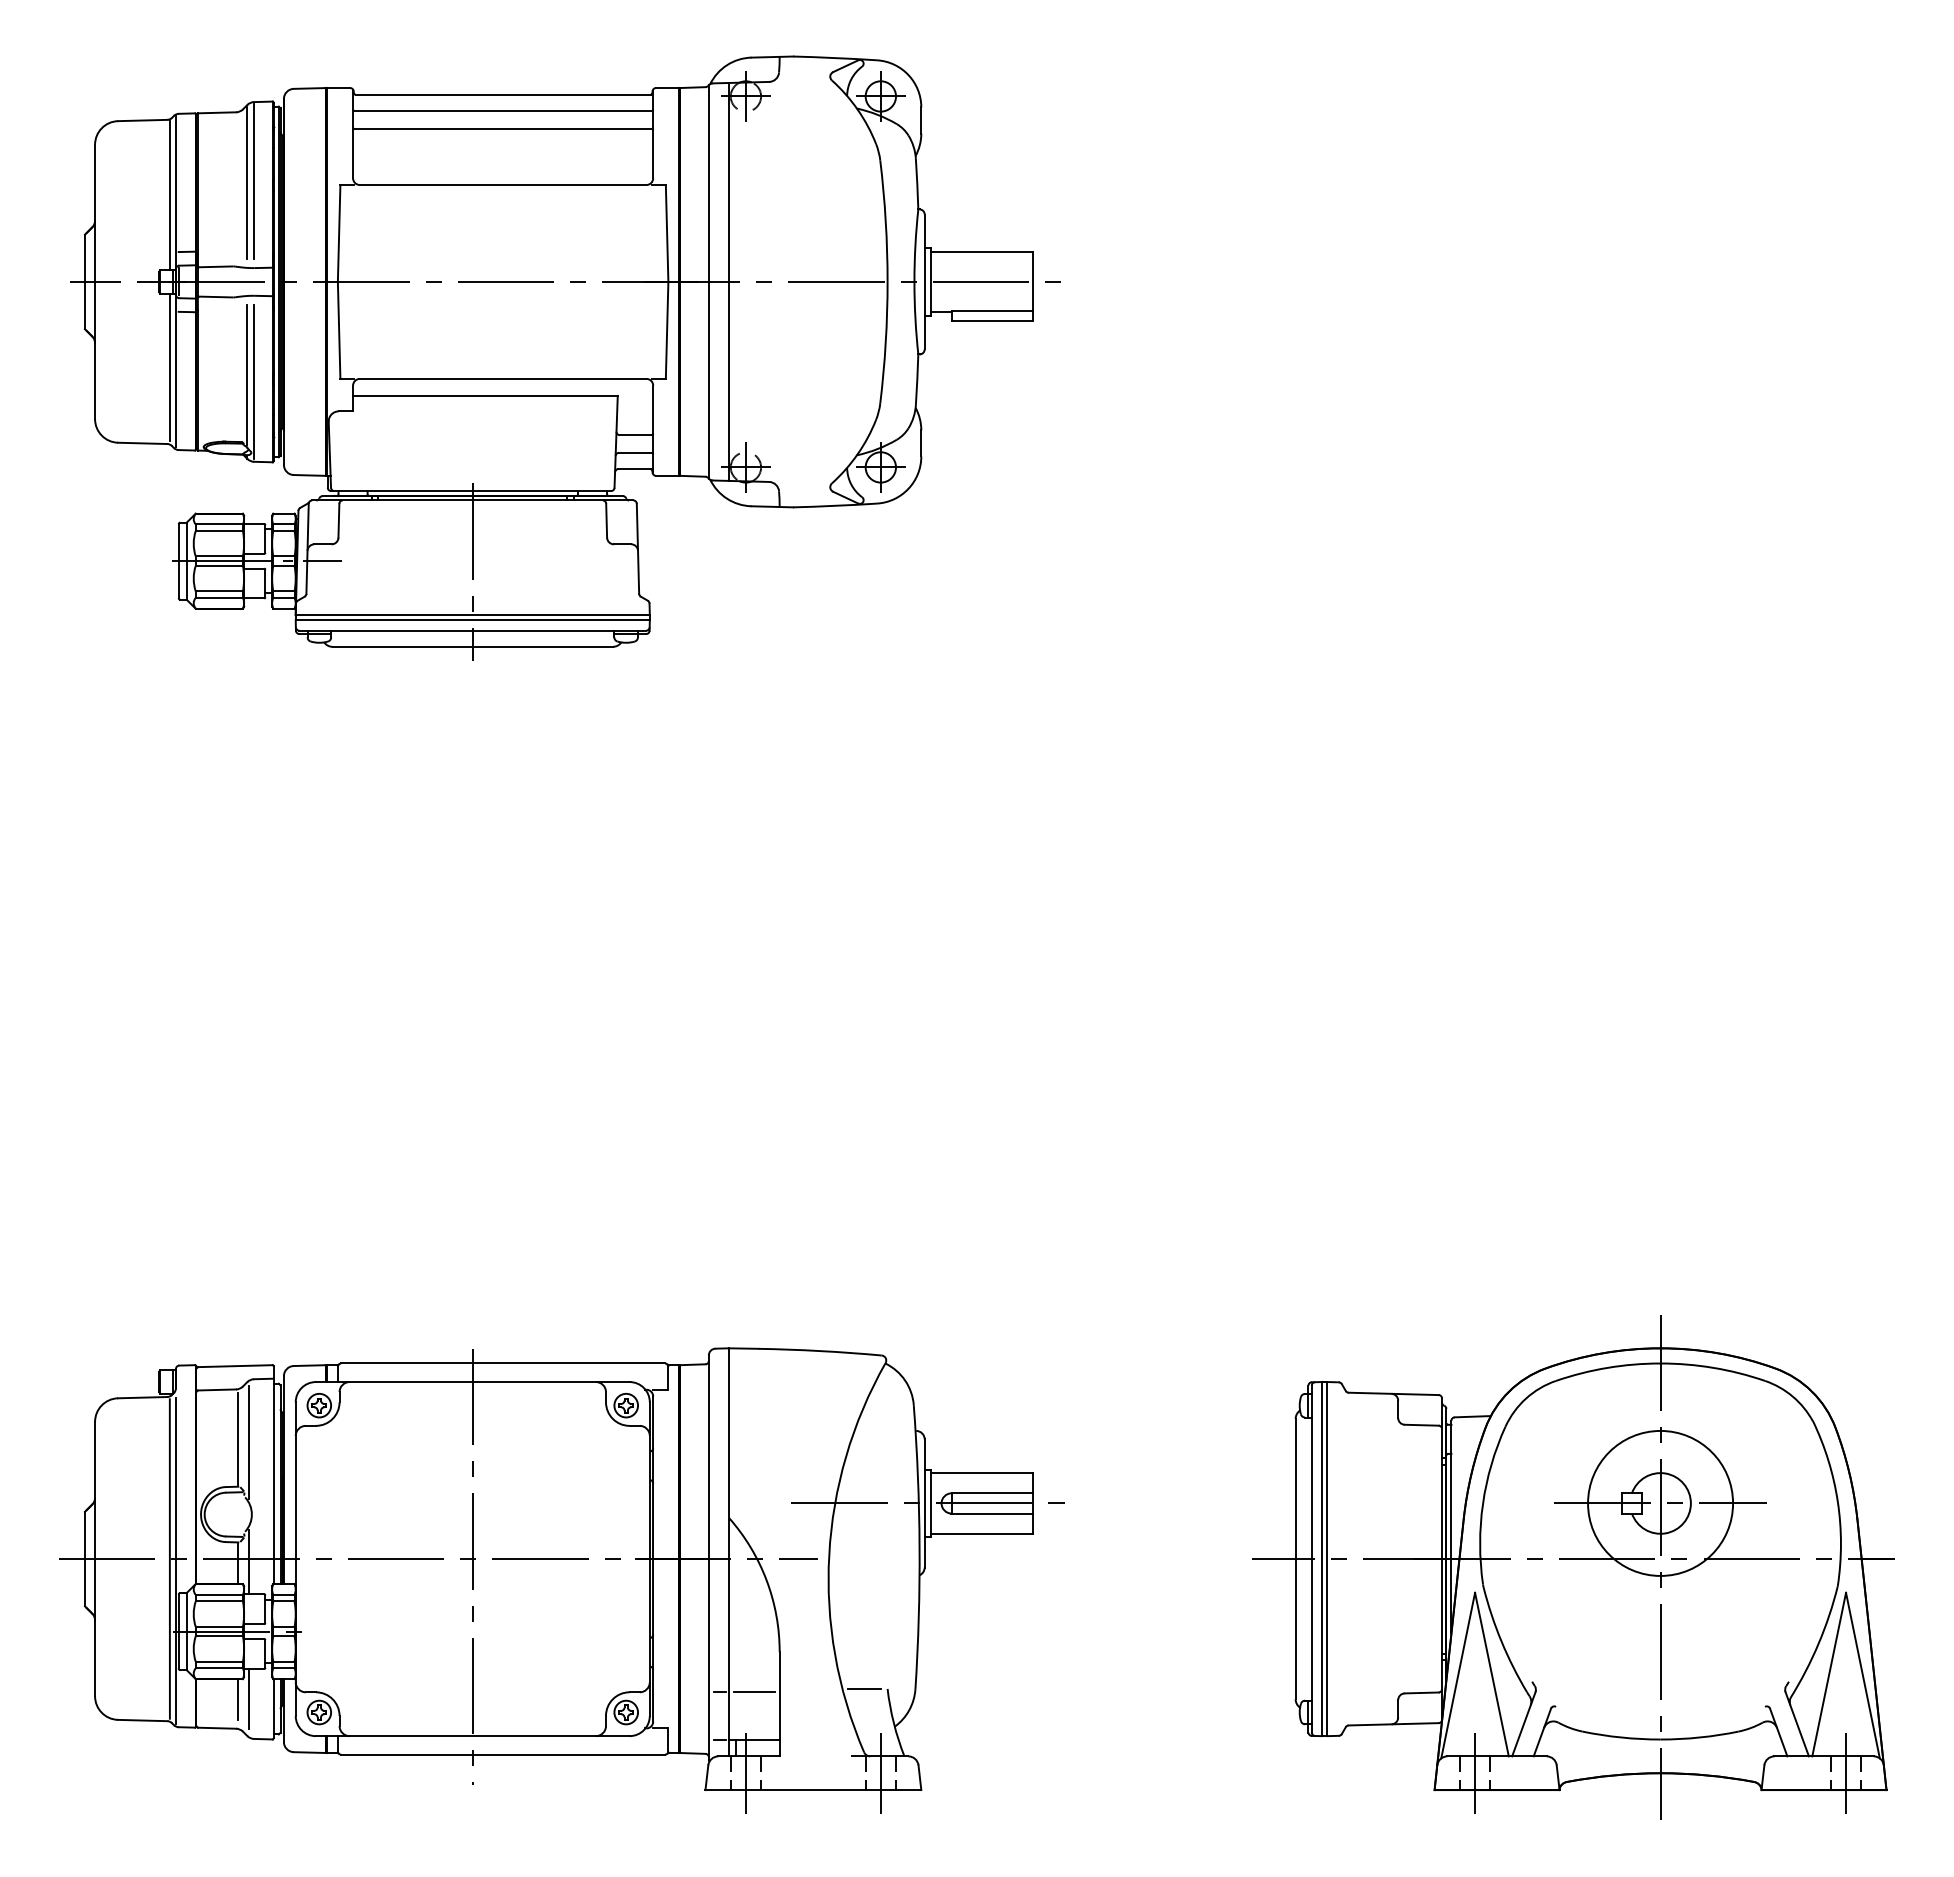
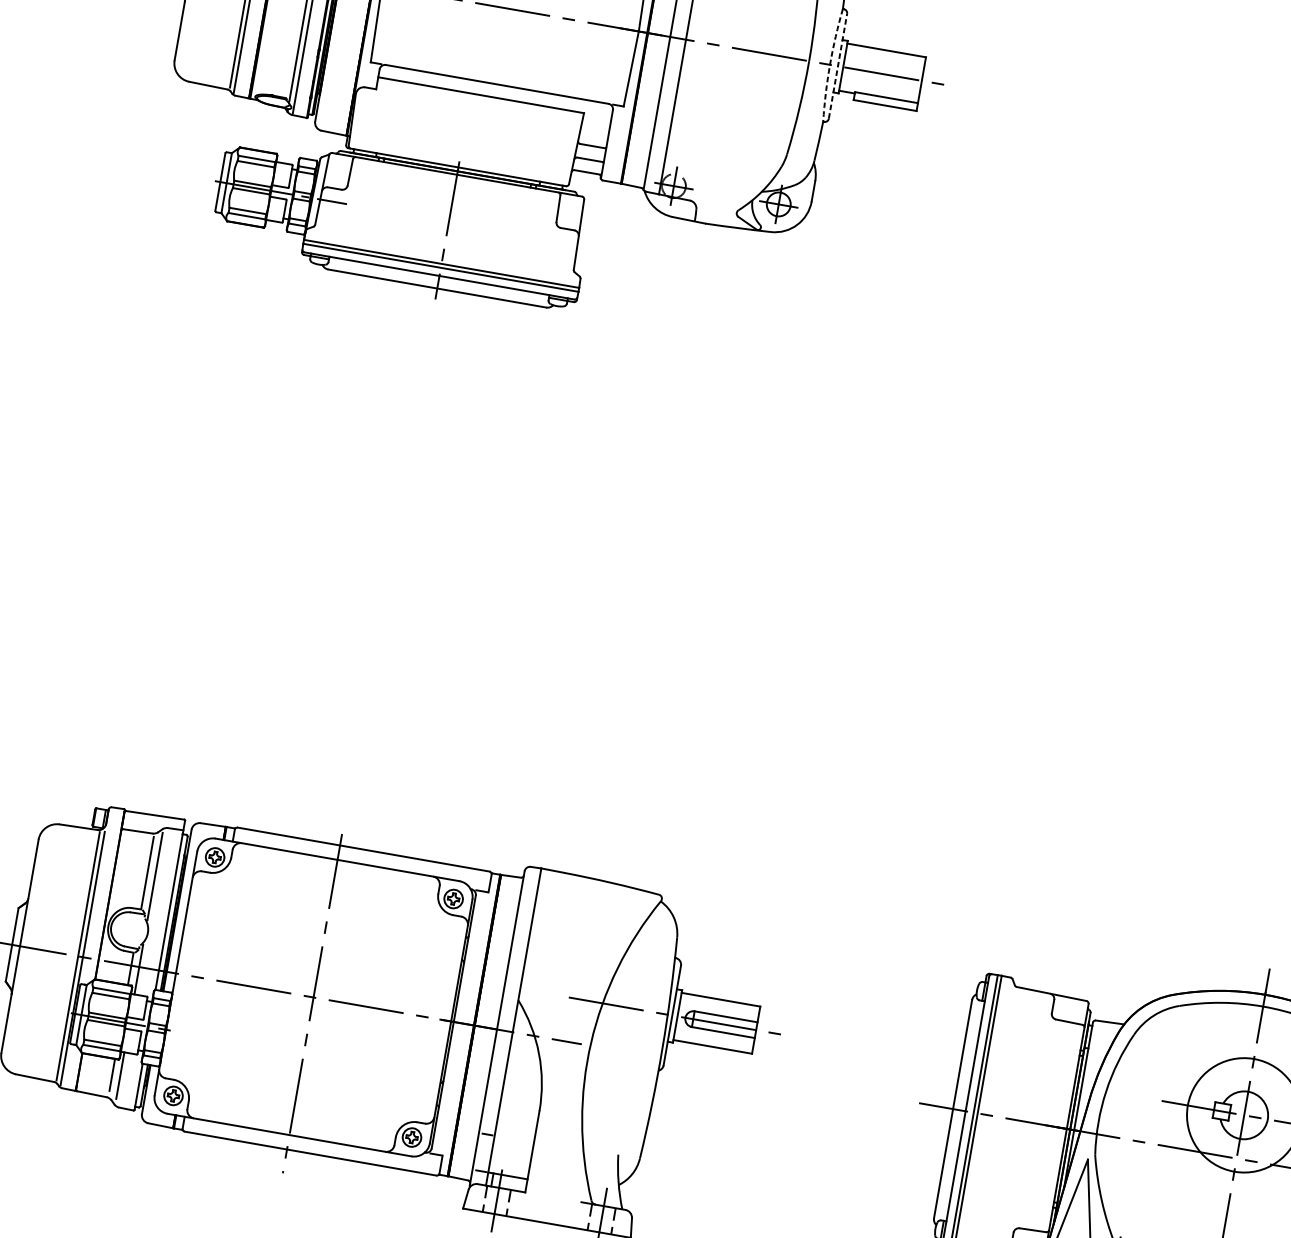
arc: (914, 281) -> (830, 64), solid -> dashed
line: (924, 281) -> (837, 65), solid -> dashed
line: (863, 1688) -> (599, 1151), removed
line: (753, 1692) -> (513, 1139), removed

